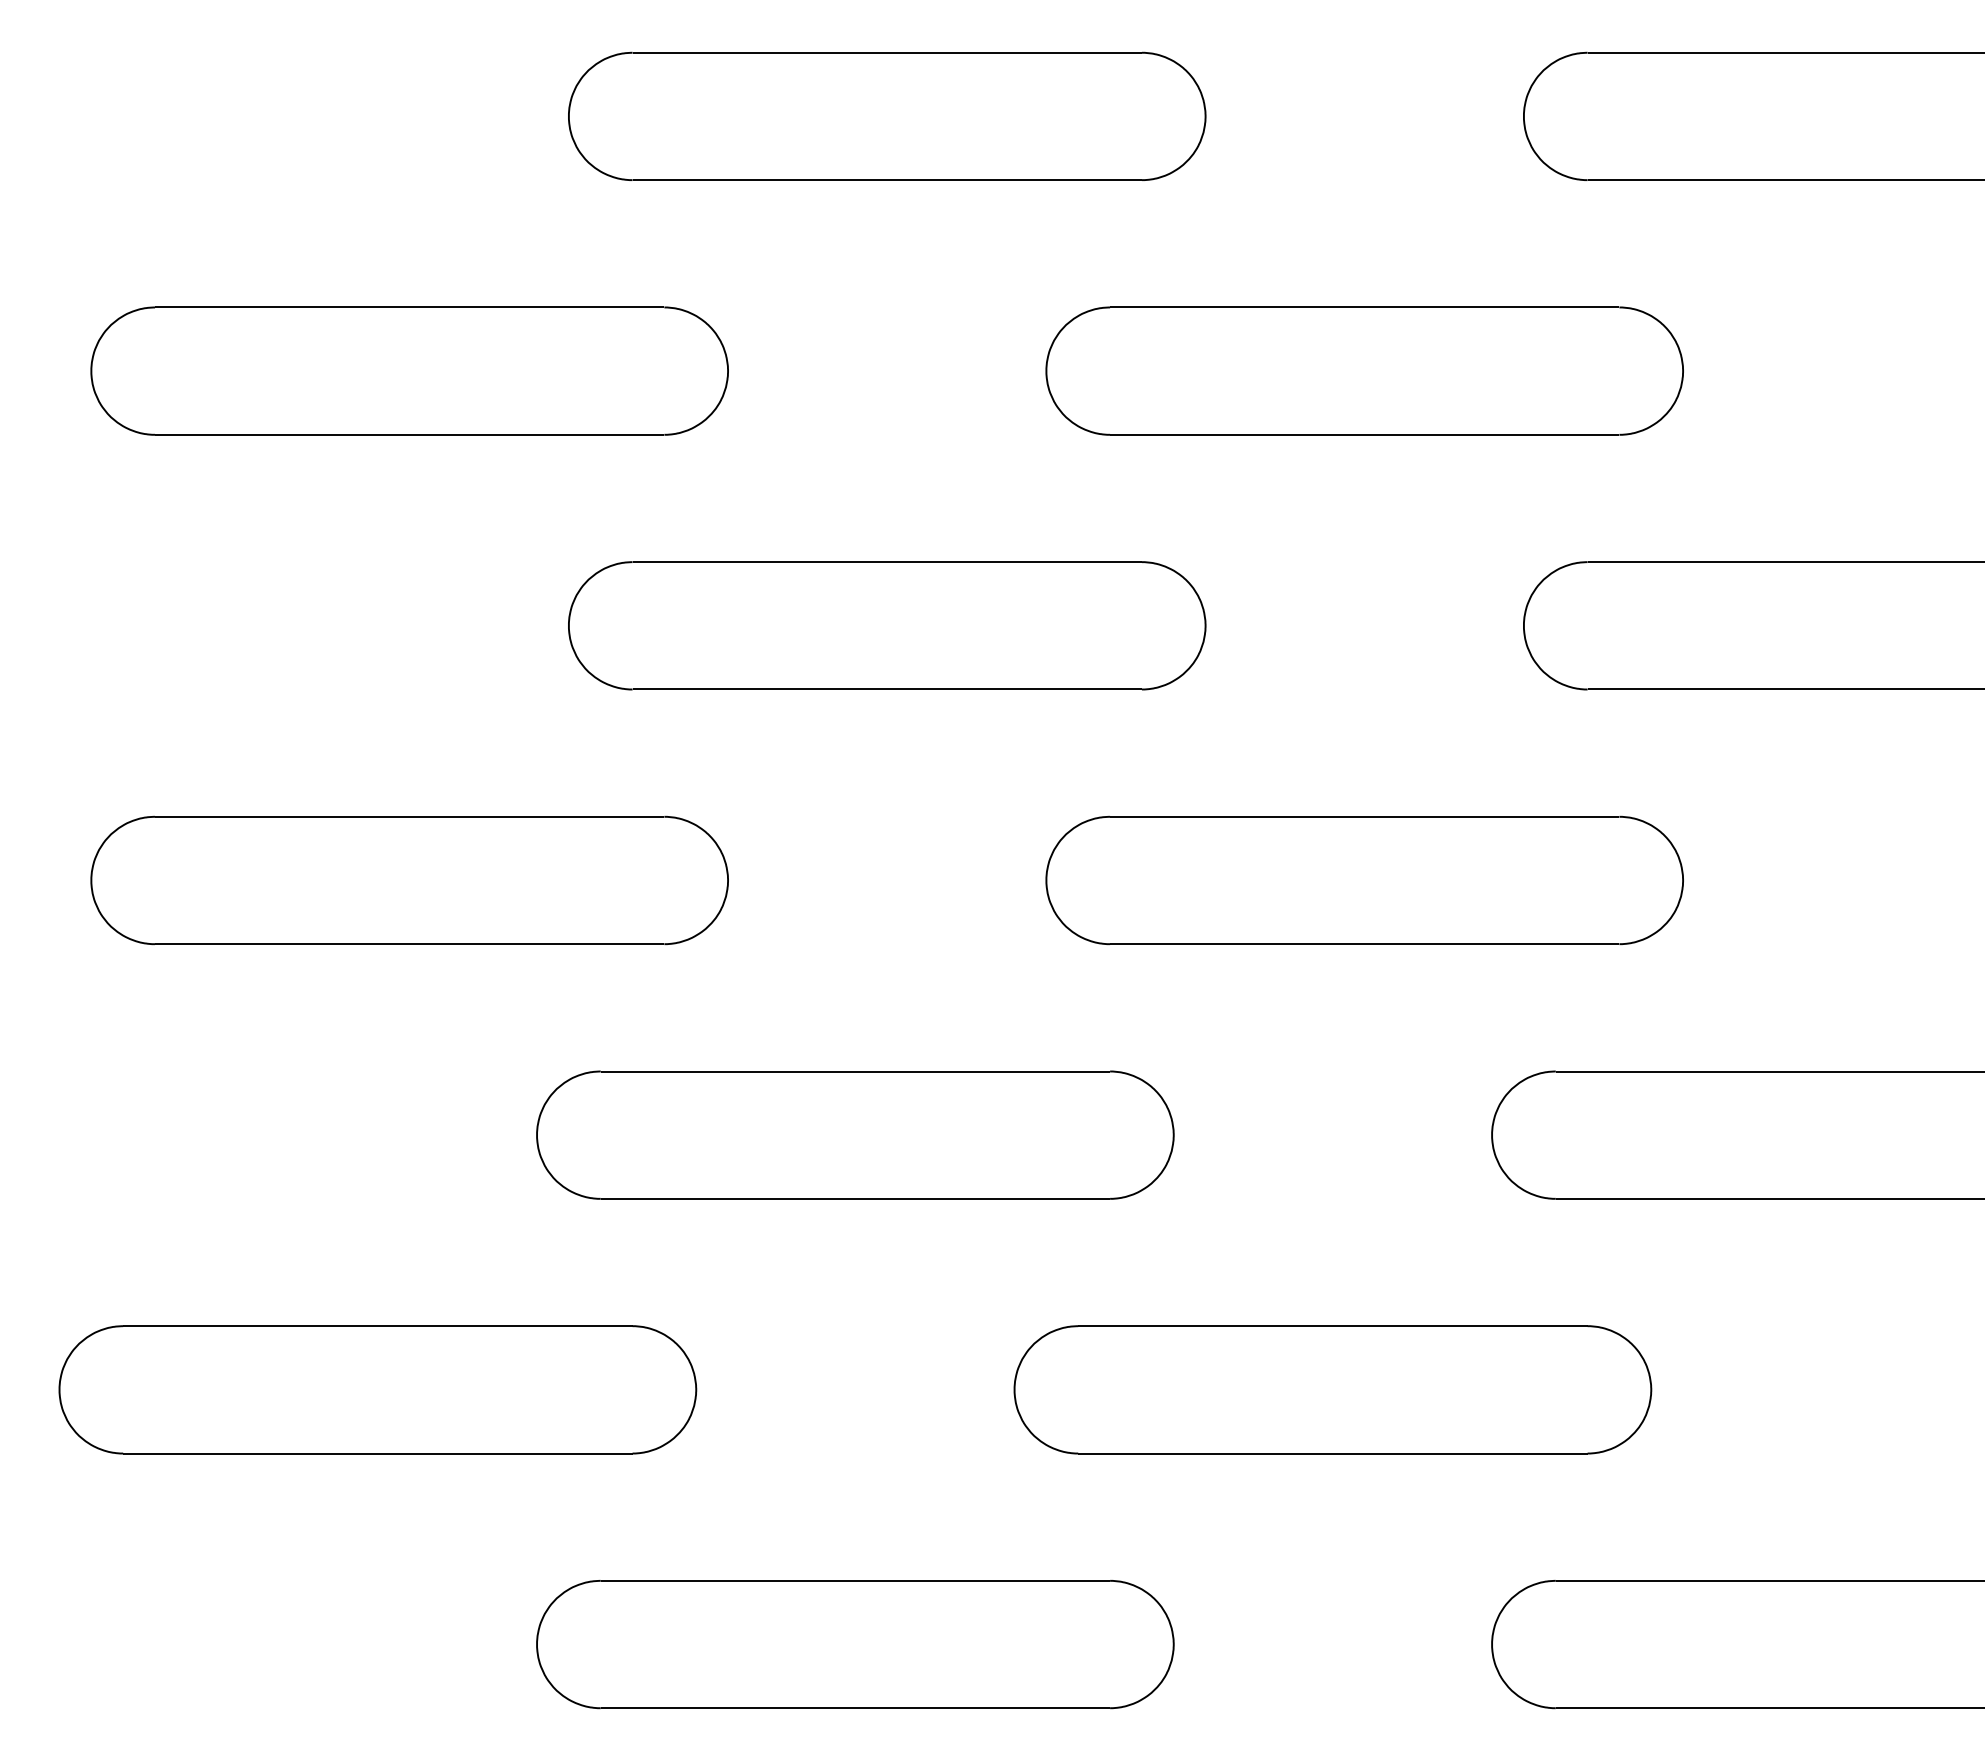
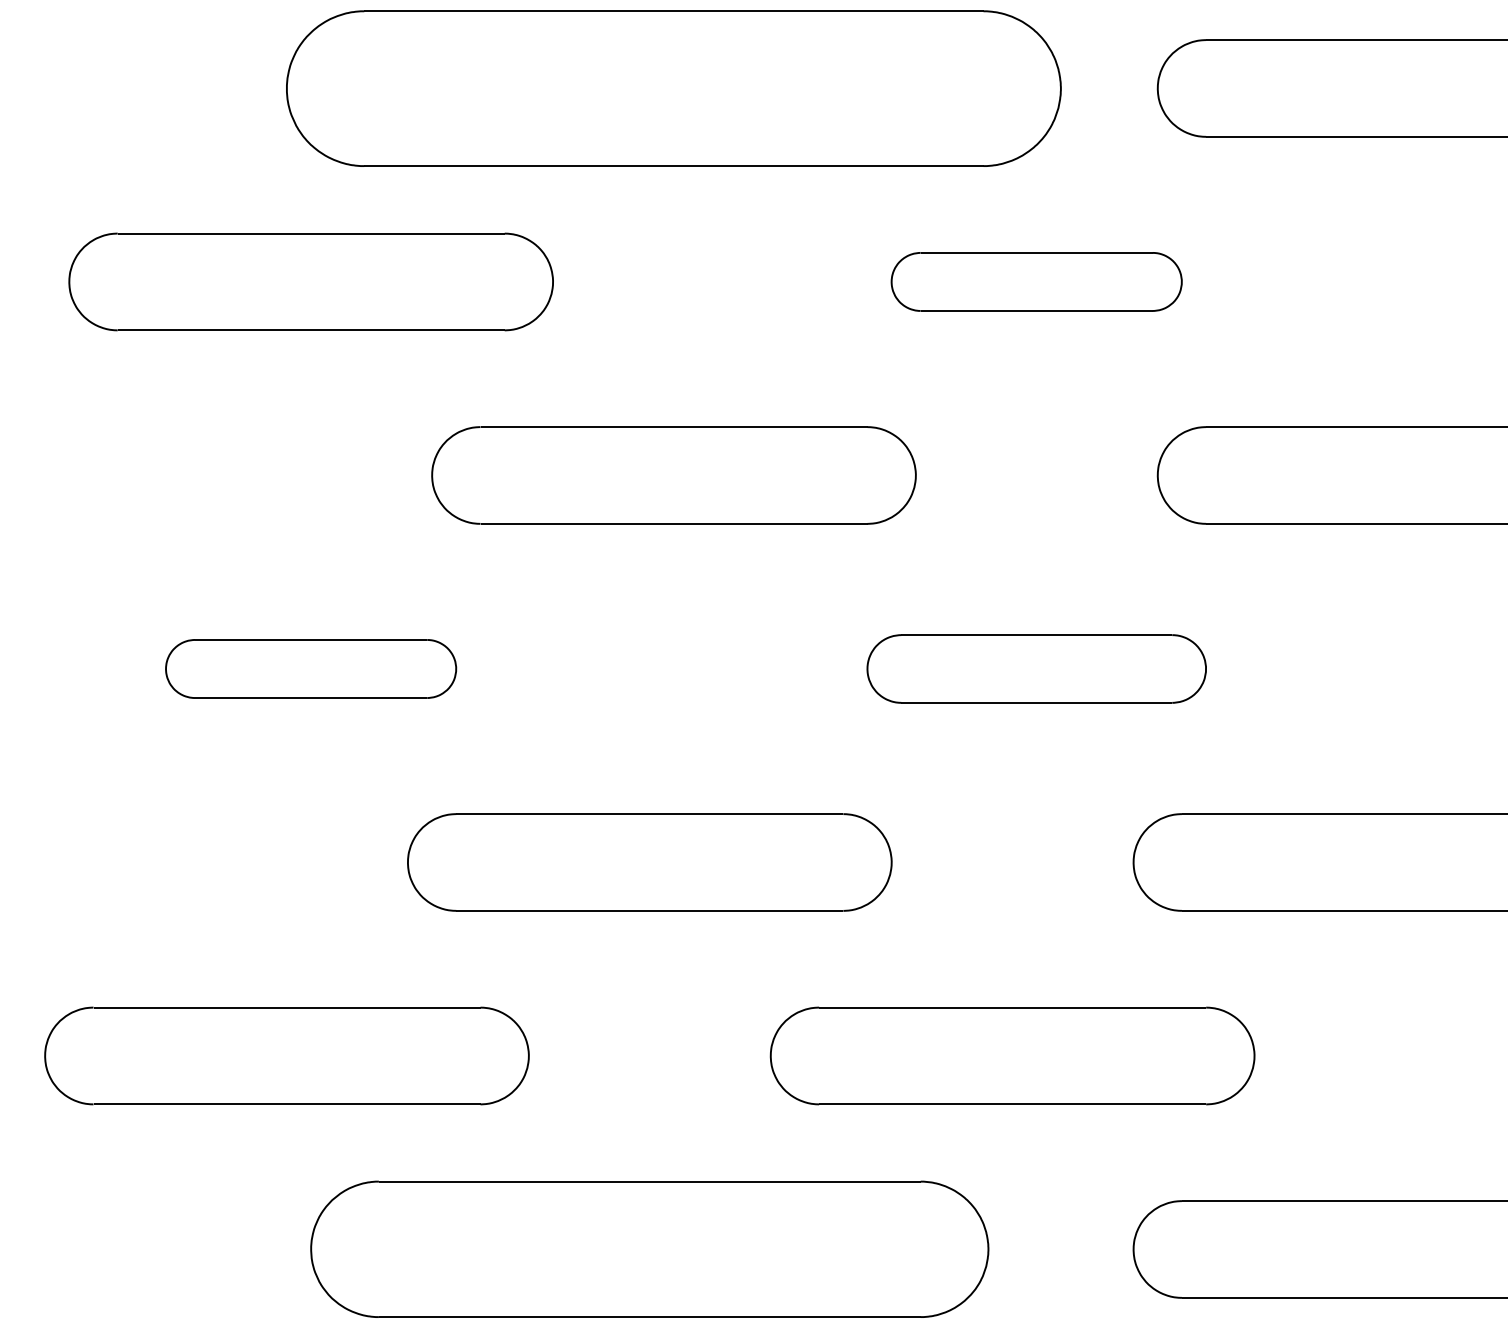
part: (887, 115) -> (674, 87), size x1.6
part: (1364, 370) -> (1036, 281), size x0.6
part: (409, 880) -> (311, 669), size x0.6
part: (1364, 880) -> (1036, 669), size x0.7
part: (855, 1644) -> (649, 1249), size x1.4

